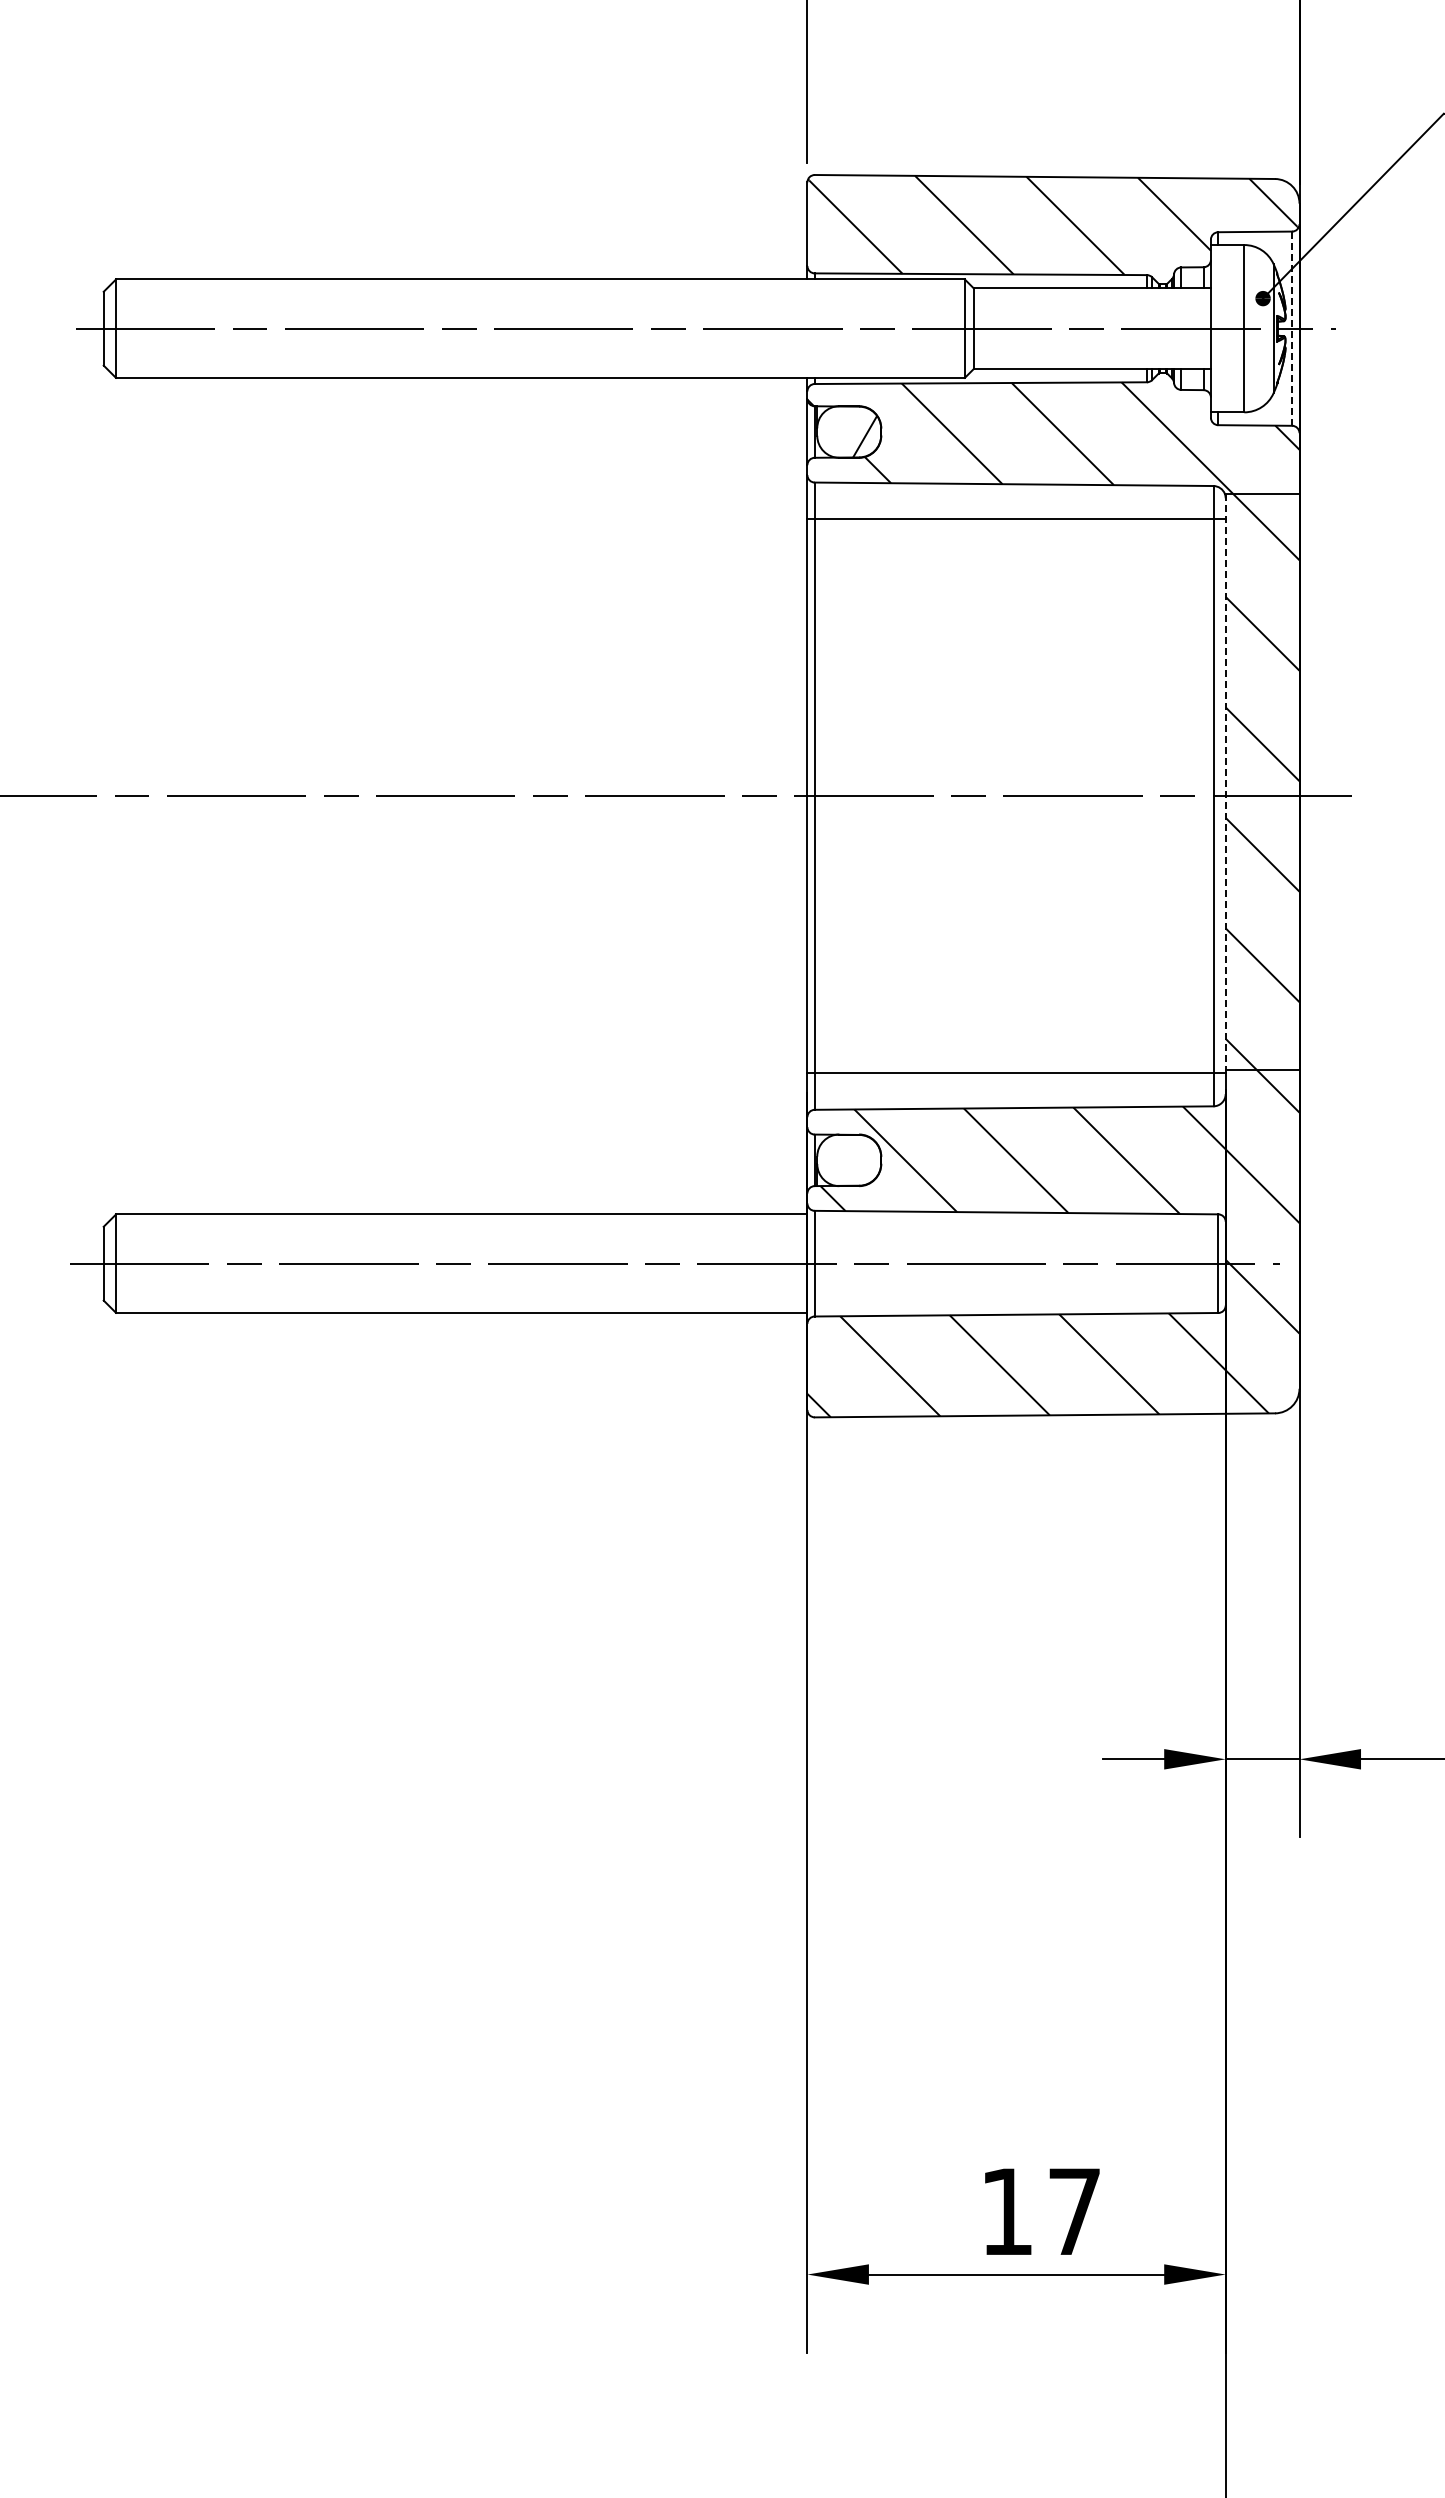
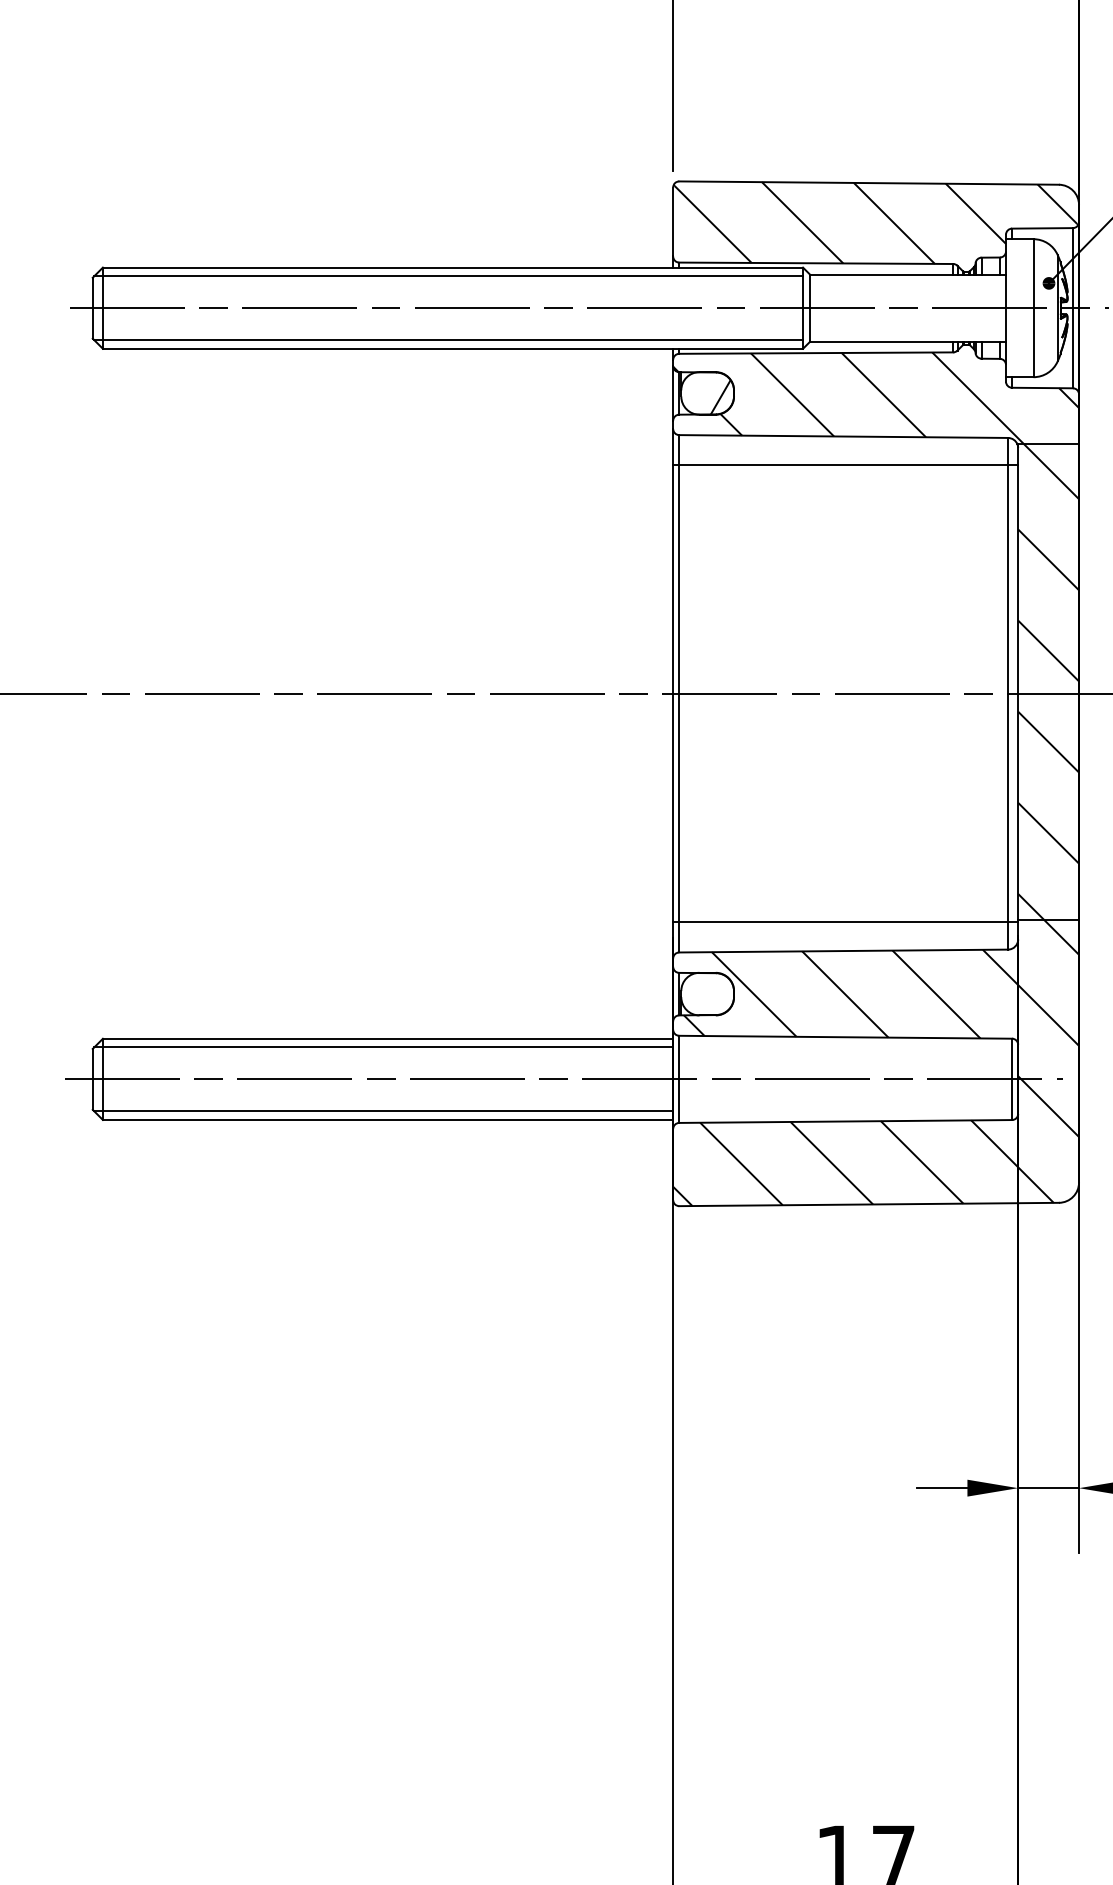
line: (534, 289) -> (448, 275), added
line: (1292, 329) -> (1073, 308), dashed -> solid
line: (534, 367) -> (448, 340), added
line: (1225, 782) -> (1018, 682), dashed -> solid
line: (456, 1224) -> (383, 1047), added
line: (456, 1302) -> (383, 1111), added

